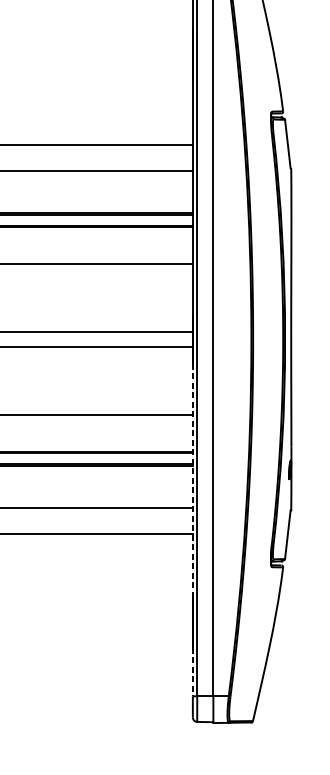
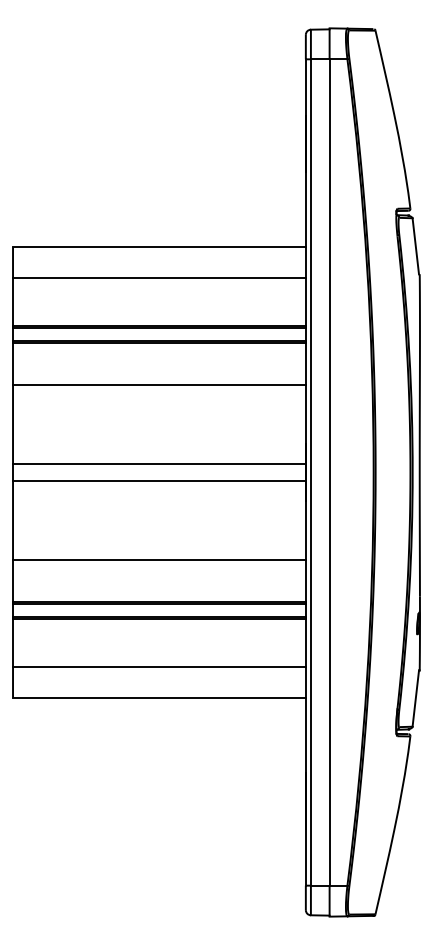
line: (192, 481) -> (305, 637), dashed -> solid
line: (192, 672) -> (305, 858), dashed -> solid

